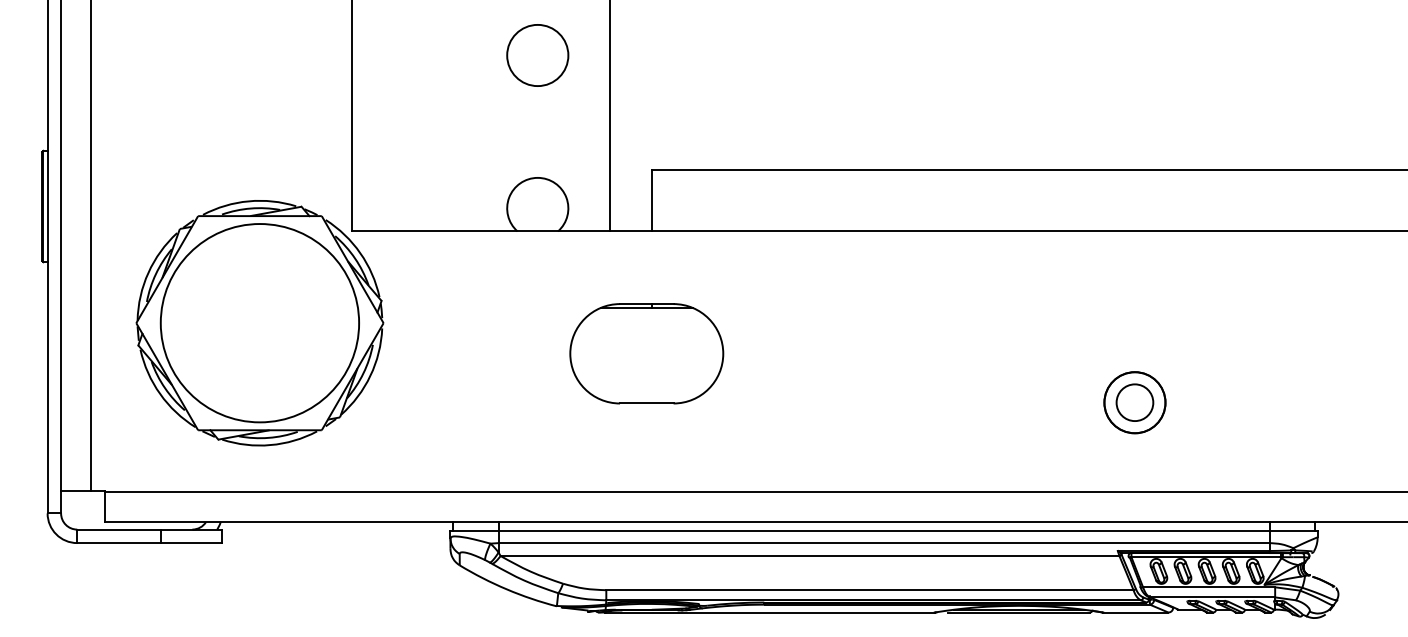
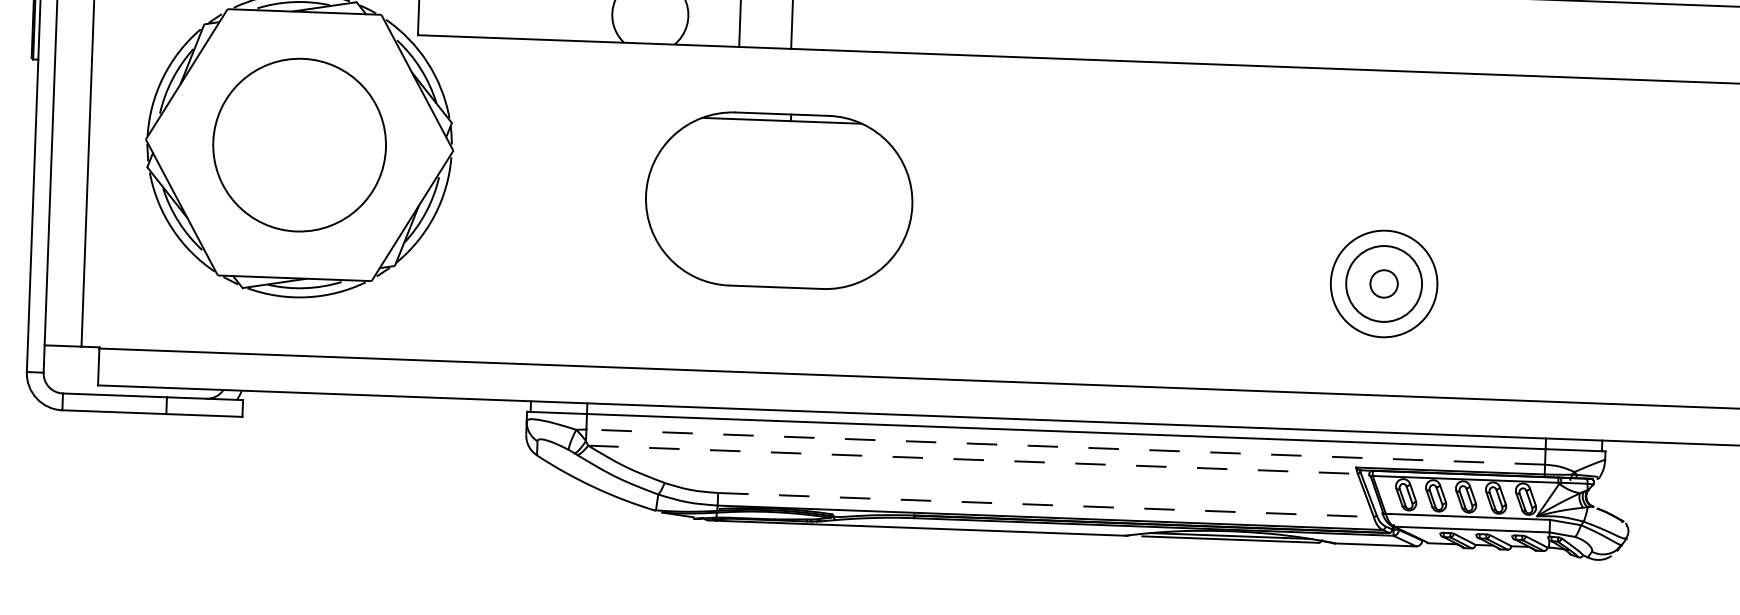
circle: (259, 323) -> (299, 145), size x0.7
part: (646, 353) -> (778, 200), size x1.4
circle: (1134, 402) -> (1383, 283), size x0.6
circle: (1134, 402) -> (1383, 283), size x1.4
line: (883, 543) -> (1064, 447), solid -> dashed
line: (810, 556) -> (973, 460), solid -> dashed
line: (869, 590) -> (1045, 505), solid -> dashed

